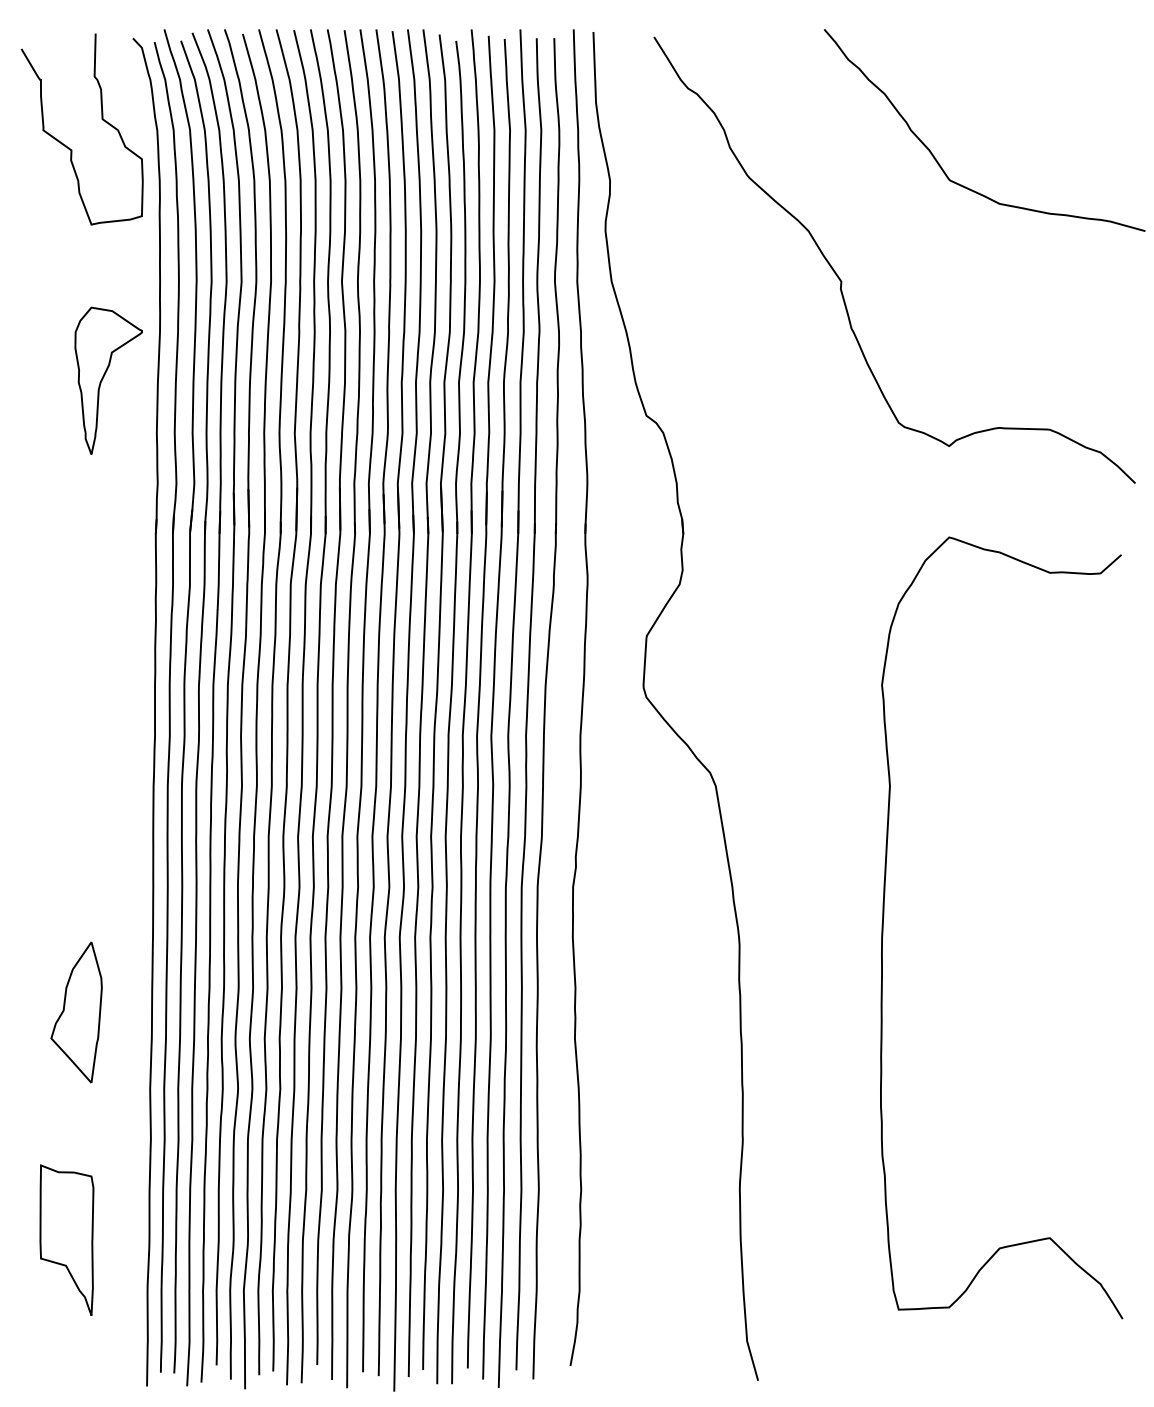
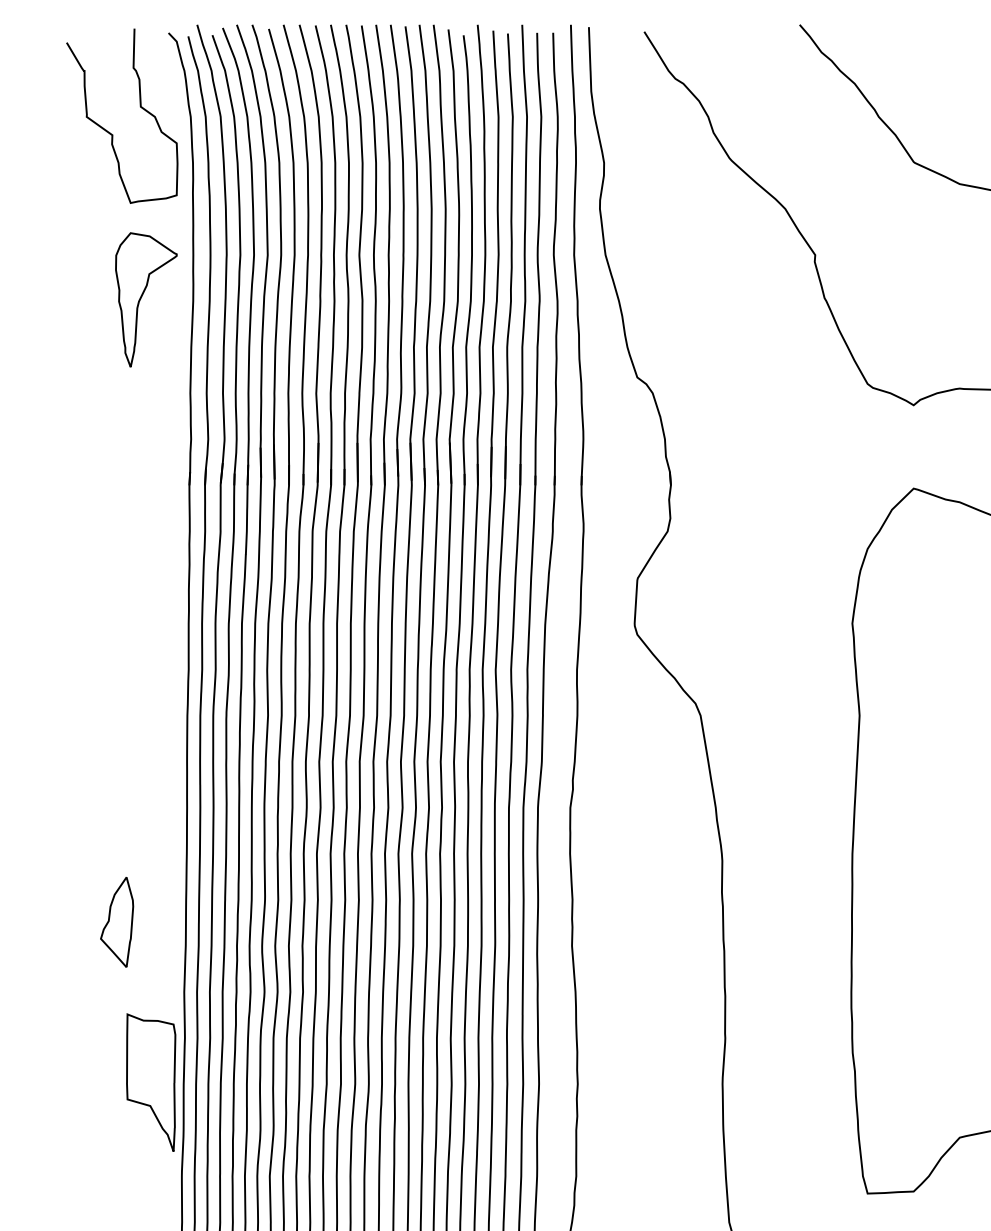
part: (108, 380) -> (146, 299), moved
part: (76, 1012) -> (117, 922), size x0.7
part: (66, 1239) -> (150, 1082), moved

